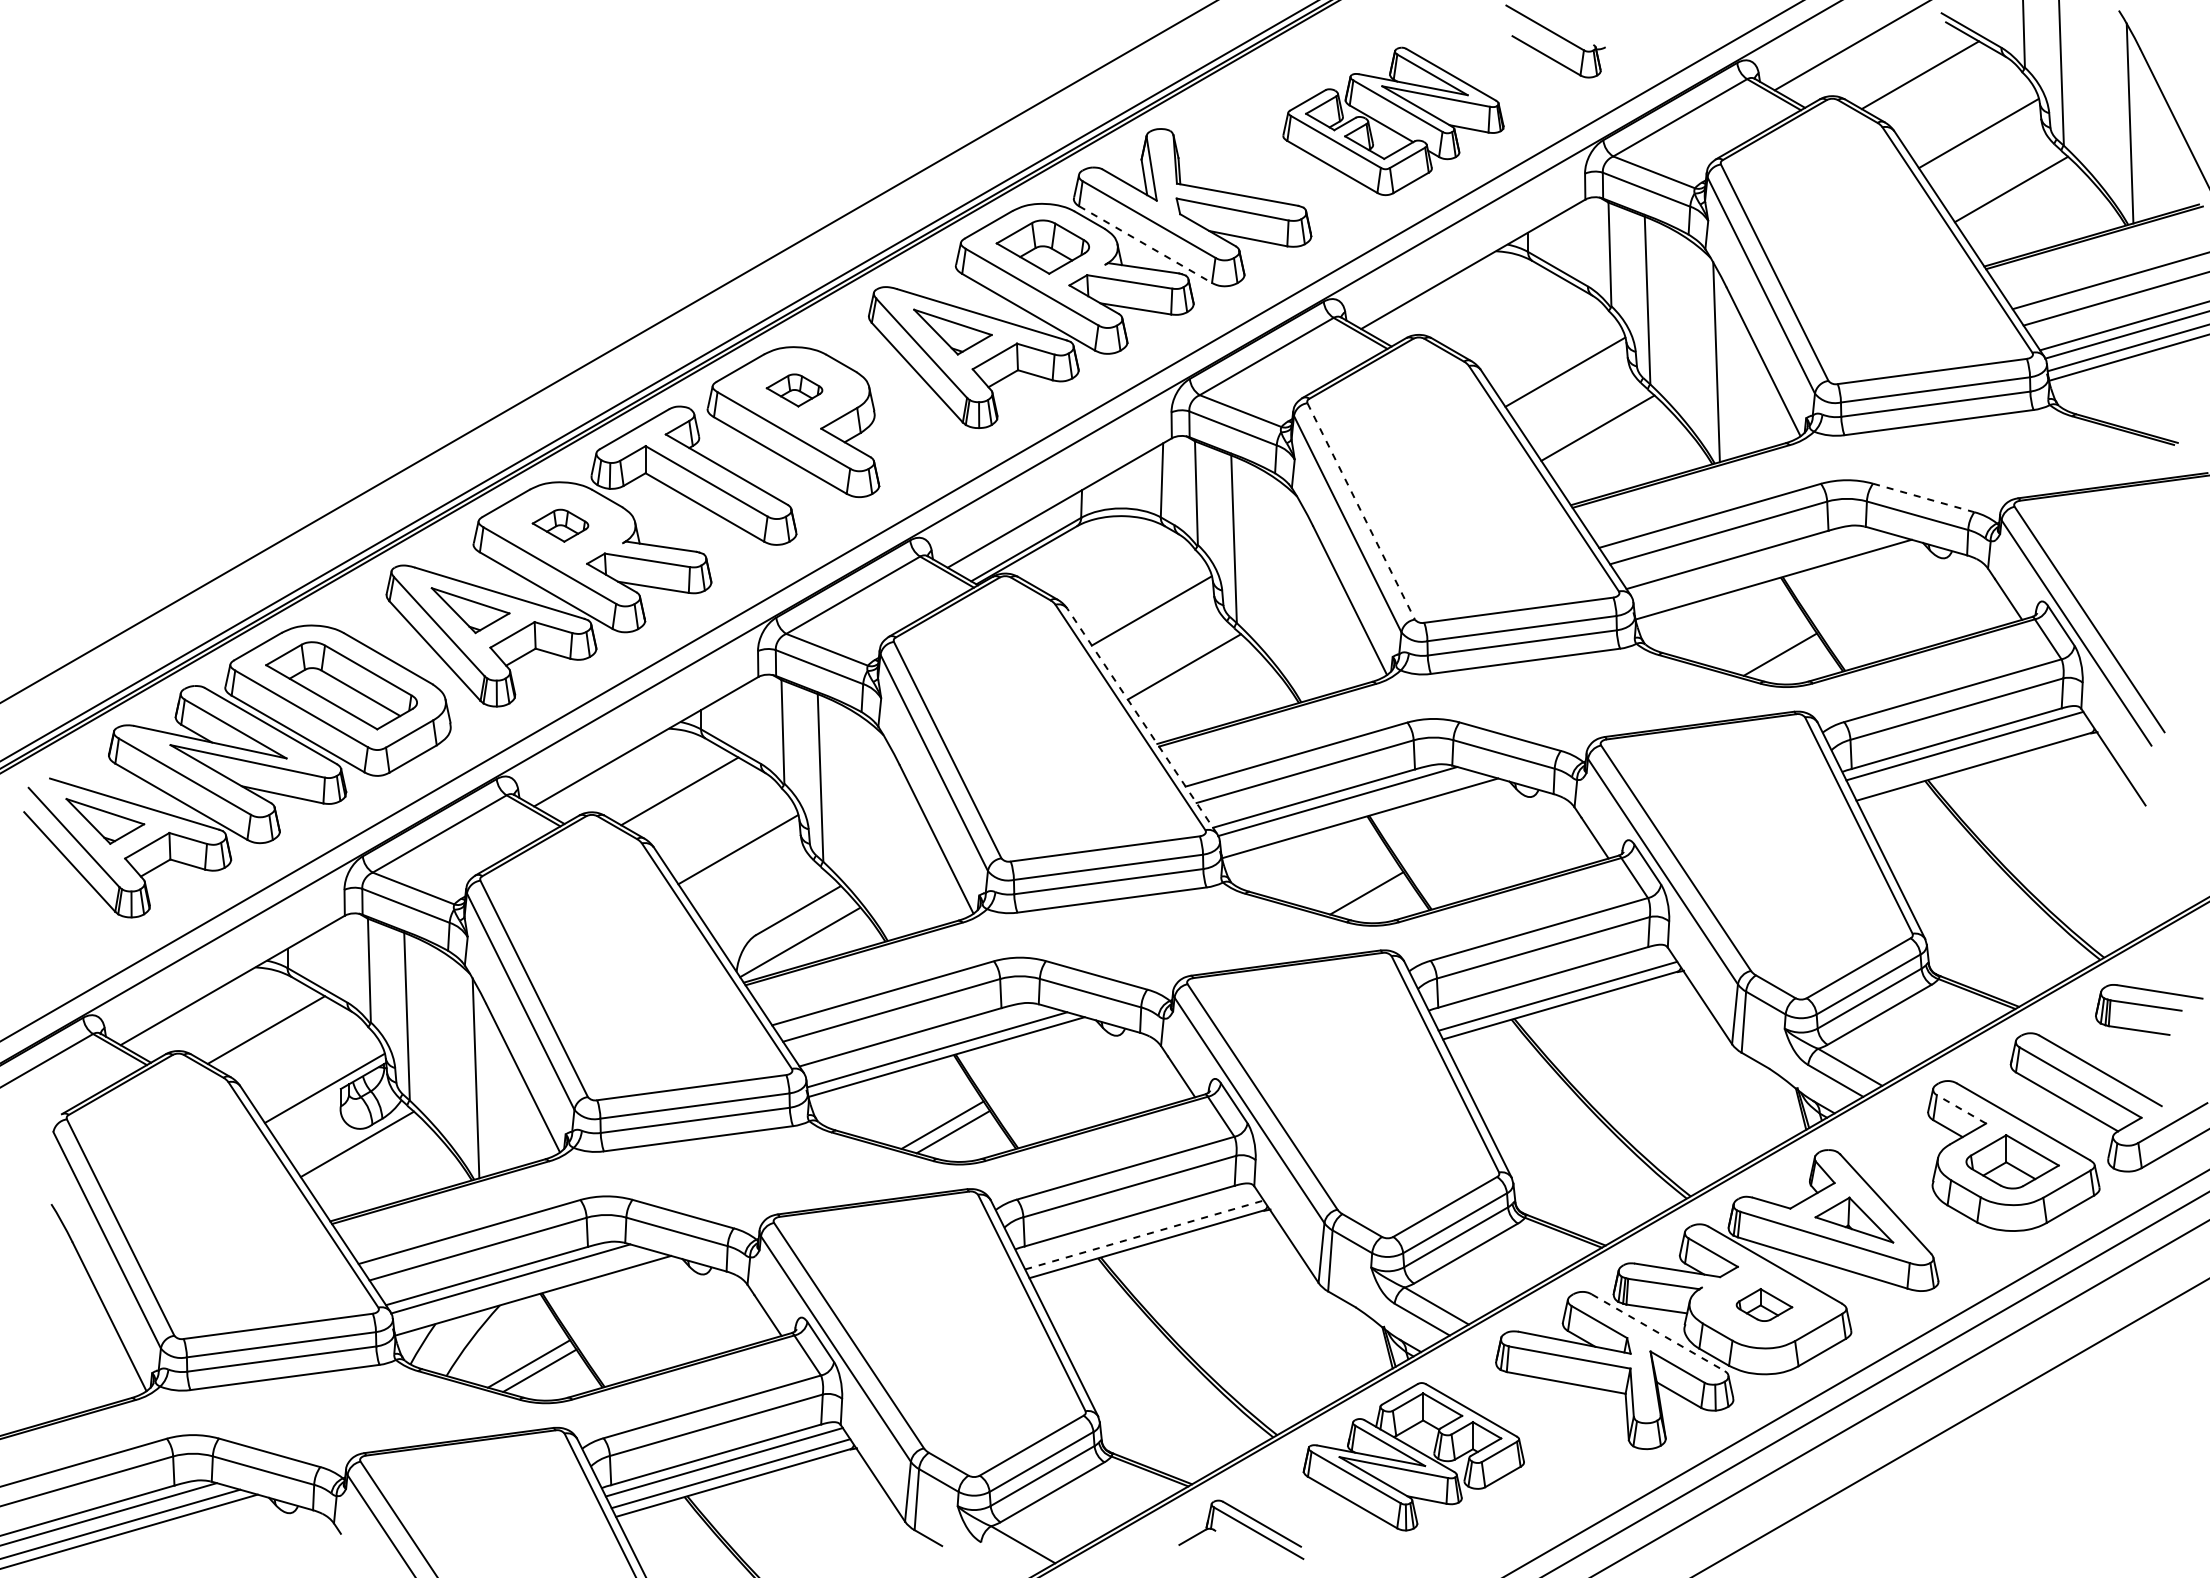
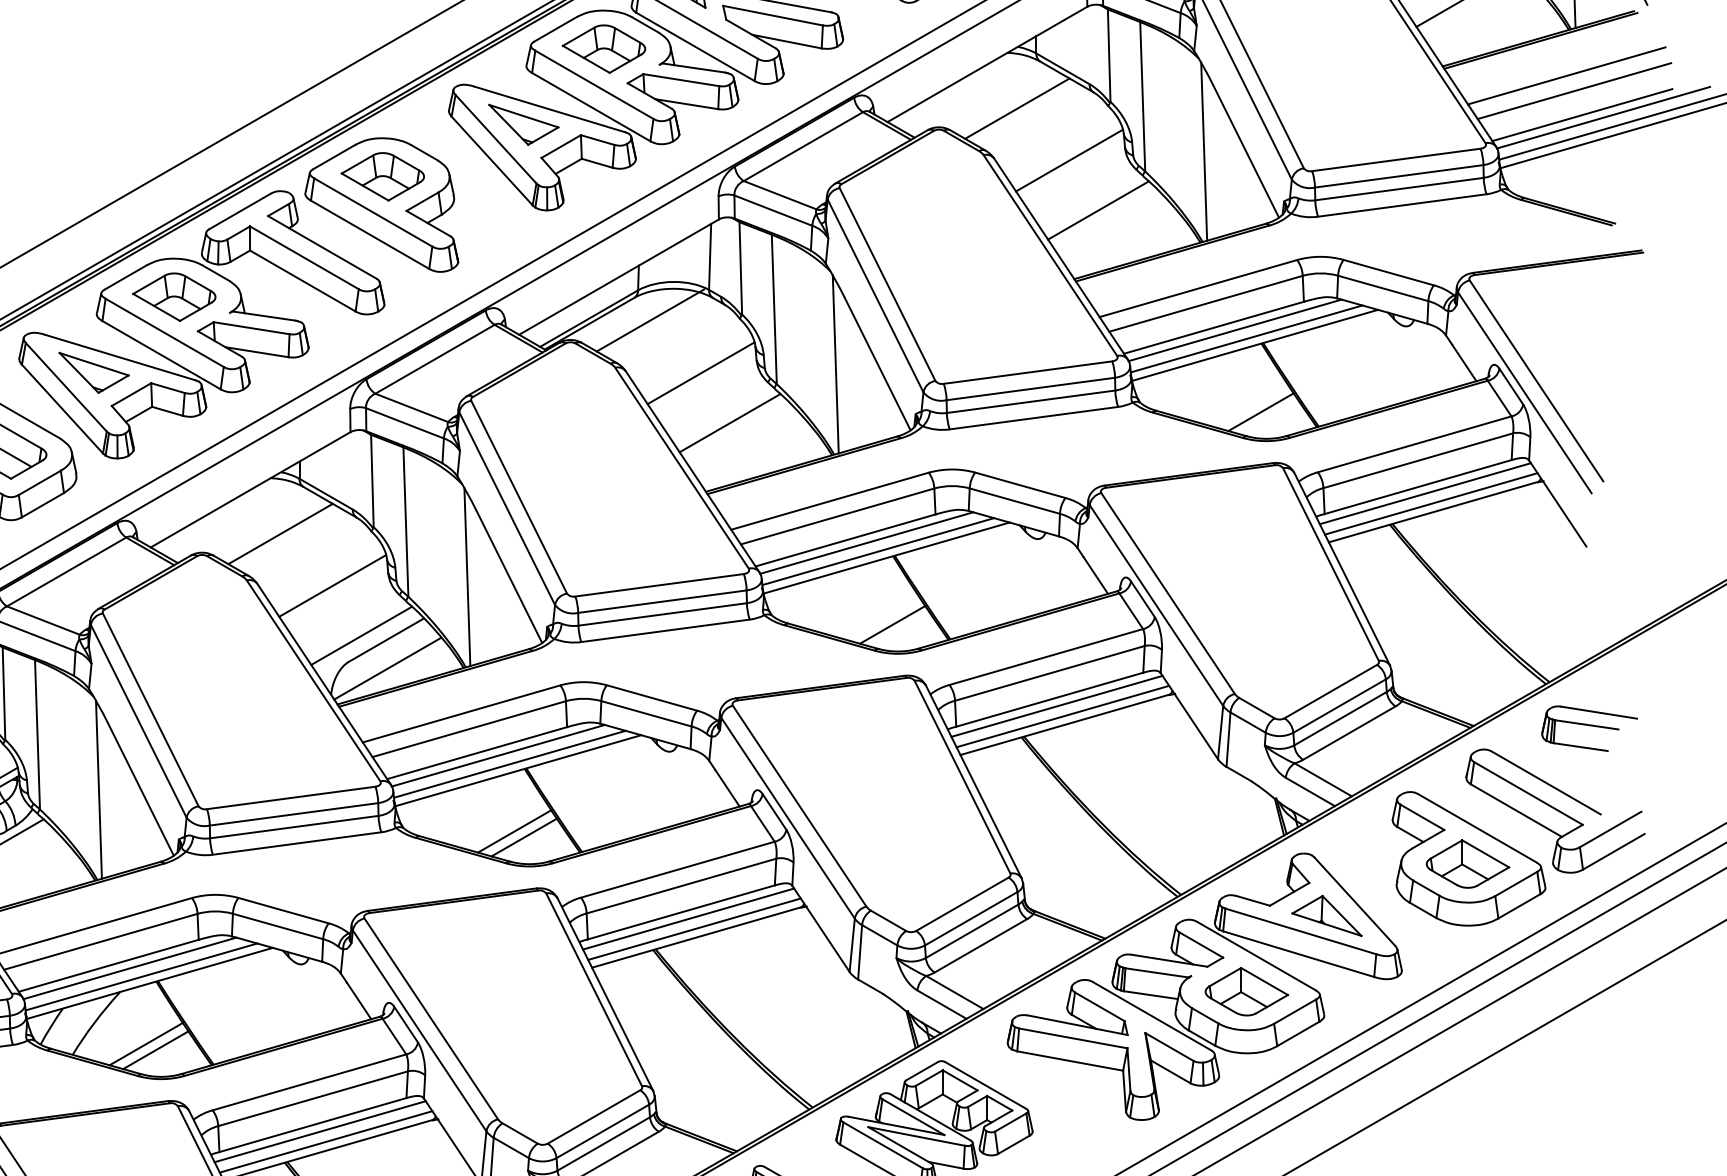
line: (1145, 244) -> (695, 46), dashed -> solid
line: (1506, 313) -> (1017, 108), added
part: (794, 390) -> (382, 176), size x1.67
line: (1923, 497) -> (1388, 272), dashed -> solid
line: (1361, 511) -> (887, 284), dashed -> solid
part: (560, 525) -> (174, 297), size x1.67
line: (1094, 551) -> (649, 320), added
line: (1750, 562) -> (1234, 330), added
line: (1764, 571) -> (1246, 338), added
line: (1302, 600) -> (835, 363), added
line: (1141, 720) -> (691, 470), dashed -> solid
line: (1971, 757) -> (1431, 503), added
line: (1350, 810) -> (878, 551), added
line: (889, 839) -> (467, 576), added
line: (770, 905) -> (361, 635), added
line: (1550, 984) -> (1056, 706), added
line: (923, 1039) -> (497, 755), added
line: (1961, 1109) -> (1422, 817), dashed -> solid
line: (1137, 1223) -> (688, 918), added
line: (1144, 1234) -> (694, 928), dashed -> solid
line: (523, 1288) -> (141, 976), added
part: (1764, 1304) -> (1246, 991), size x1.67
line: (1658, 1332) -> (1152, 1016), dashed -> solid

